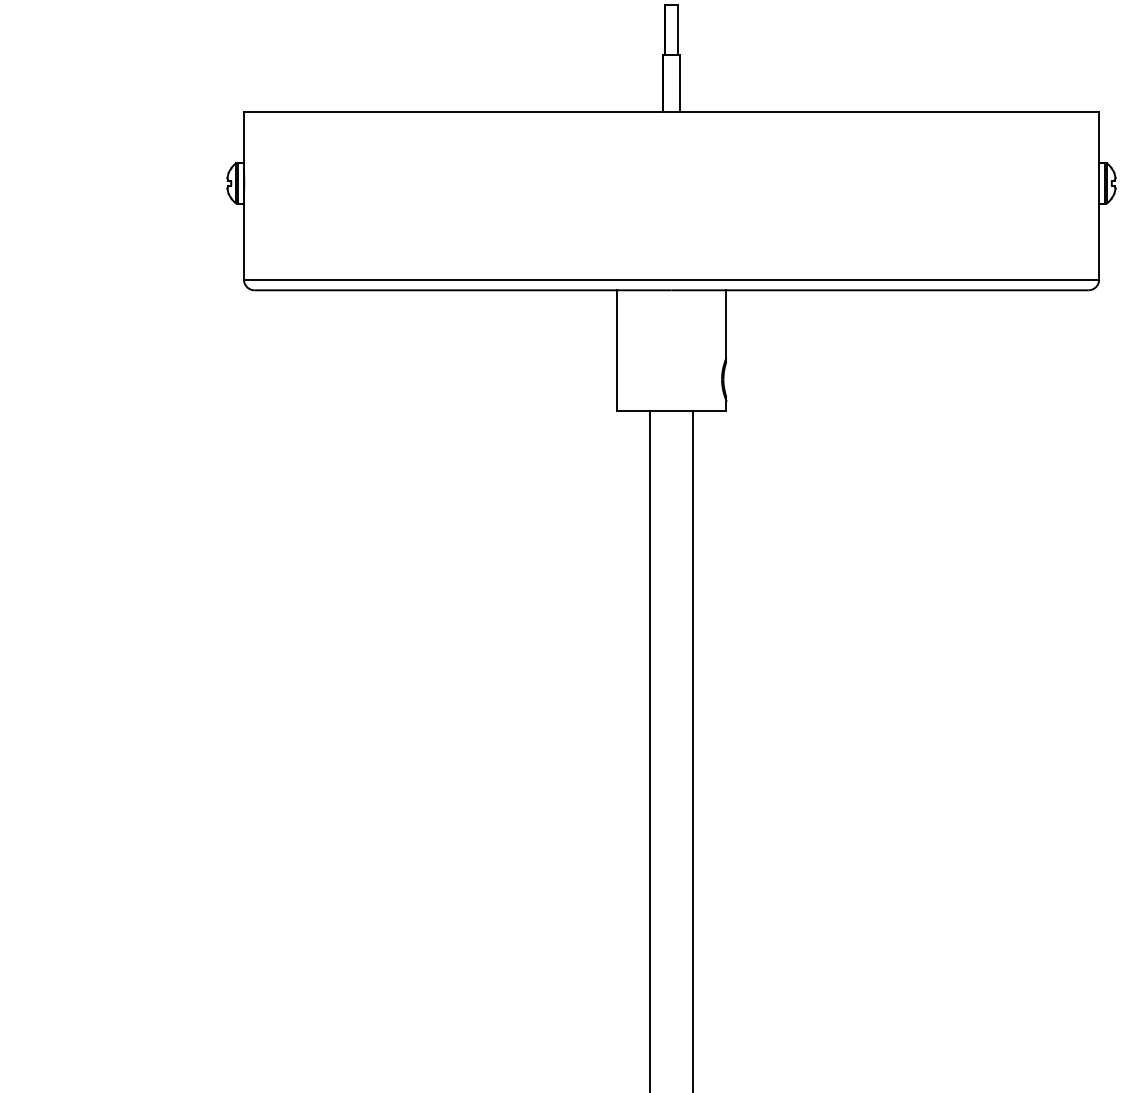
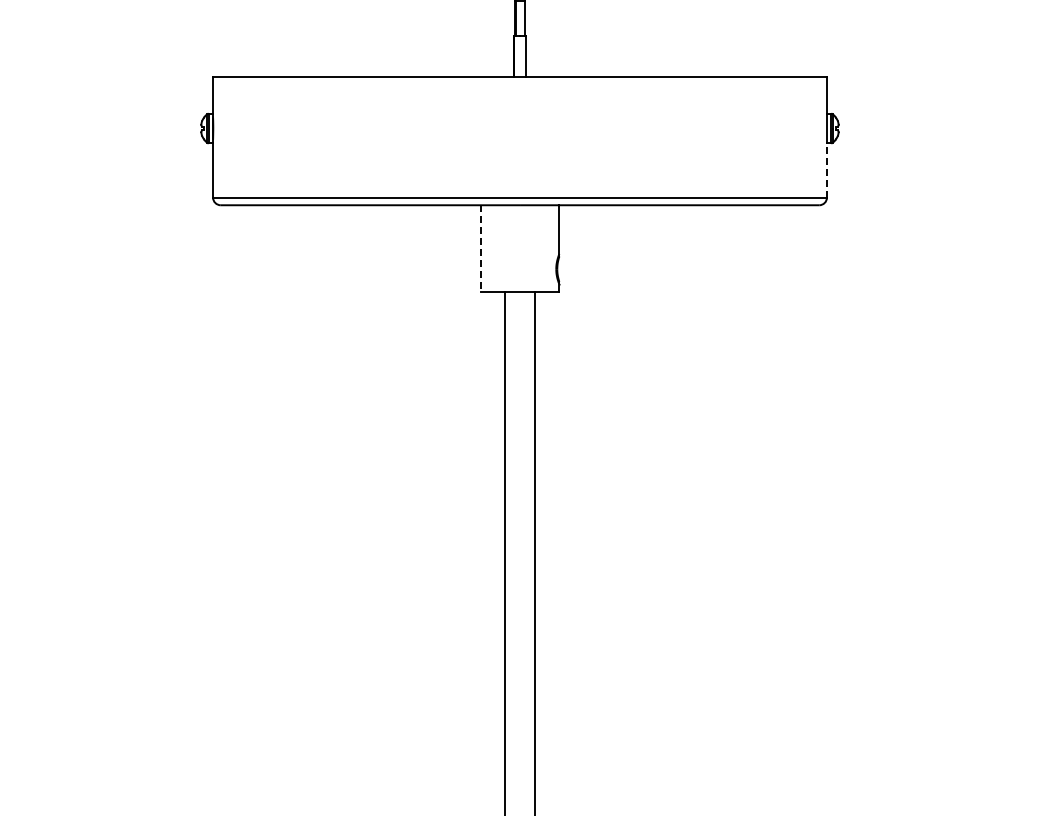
line: (1098, 240) -> (826, 169), solid -> dashed
line: (616, 351) -> (480, 249), solid -> dashed

